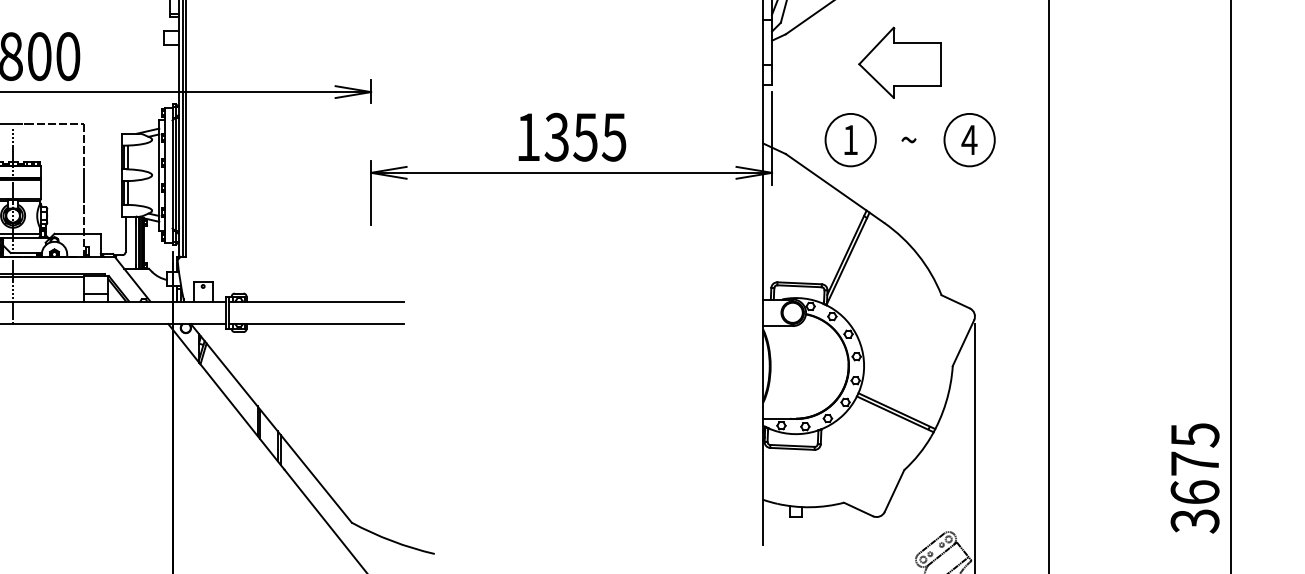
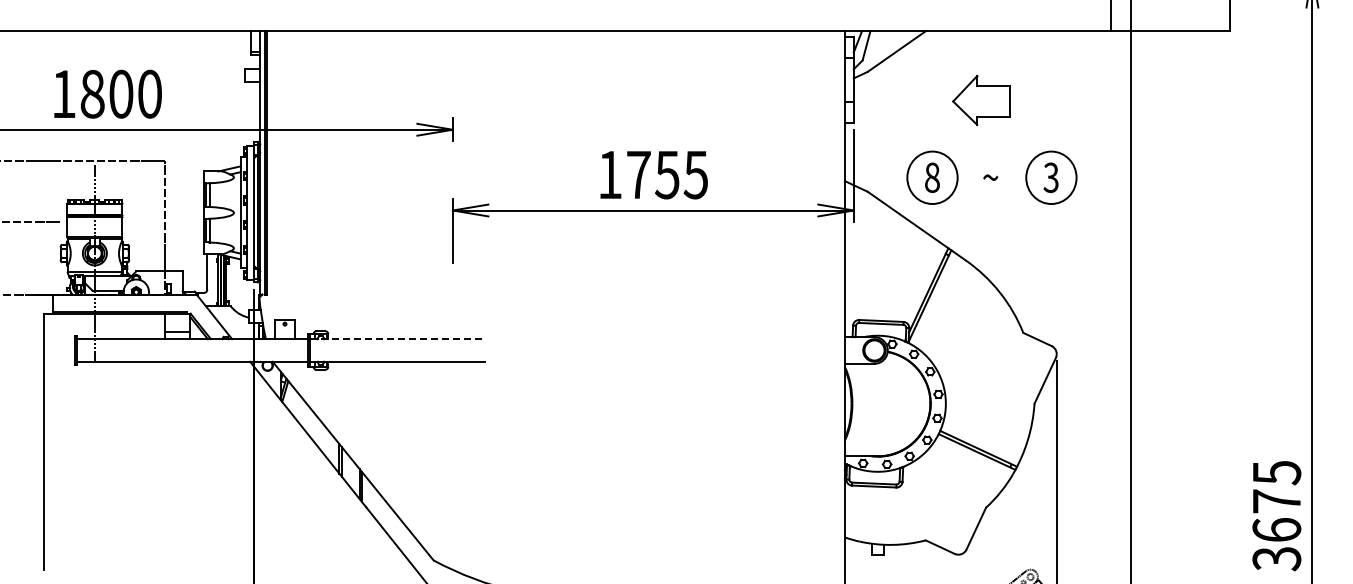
part: (899, 62) -> (981, 100), size x0.7
text: (556, 136) -> (638, 174), 1355 -> 1755
text: (850, 139) -> (932, 177), 1 -> 8
text: (969, 139) -> (1051, 177), 4 -> 3
line: (315, 301) -> (397, 339), solid -> dashed

